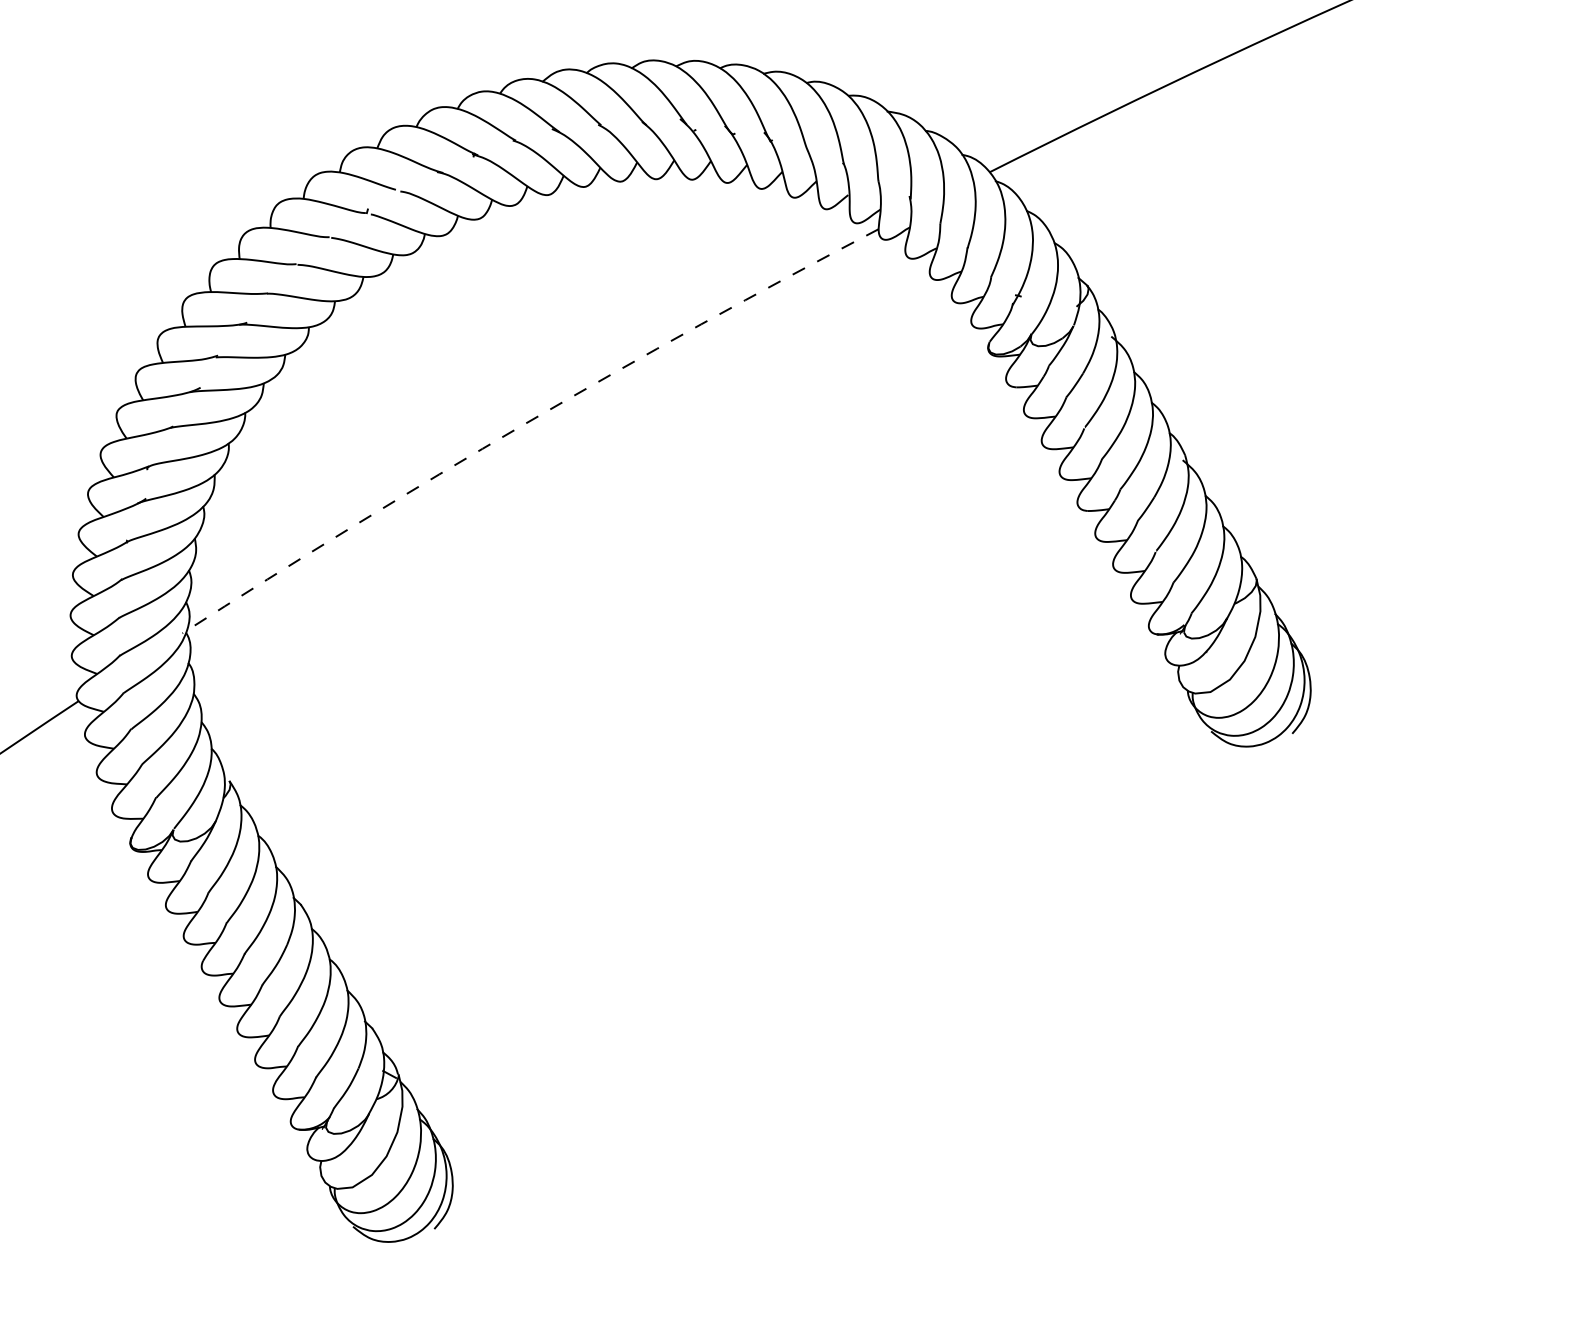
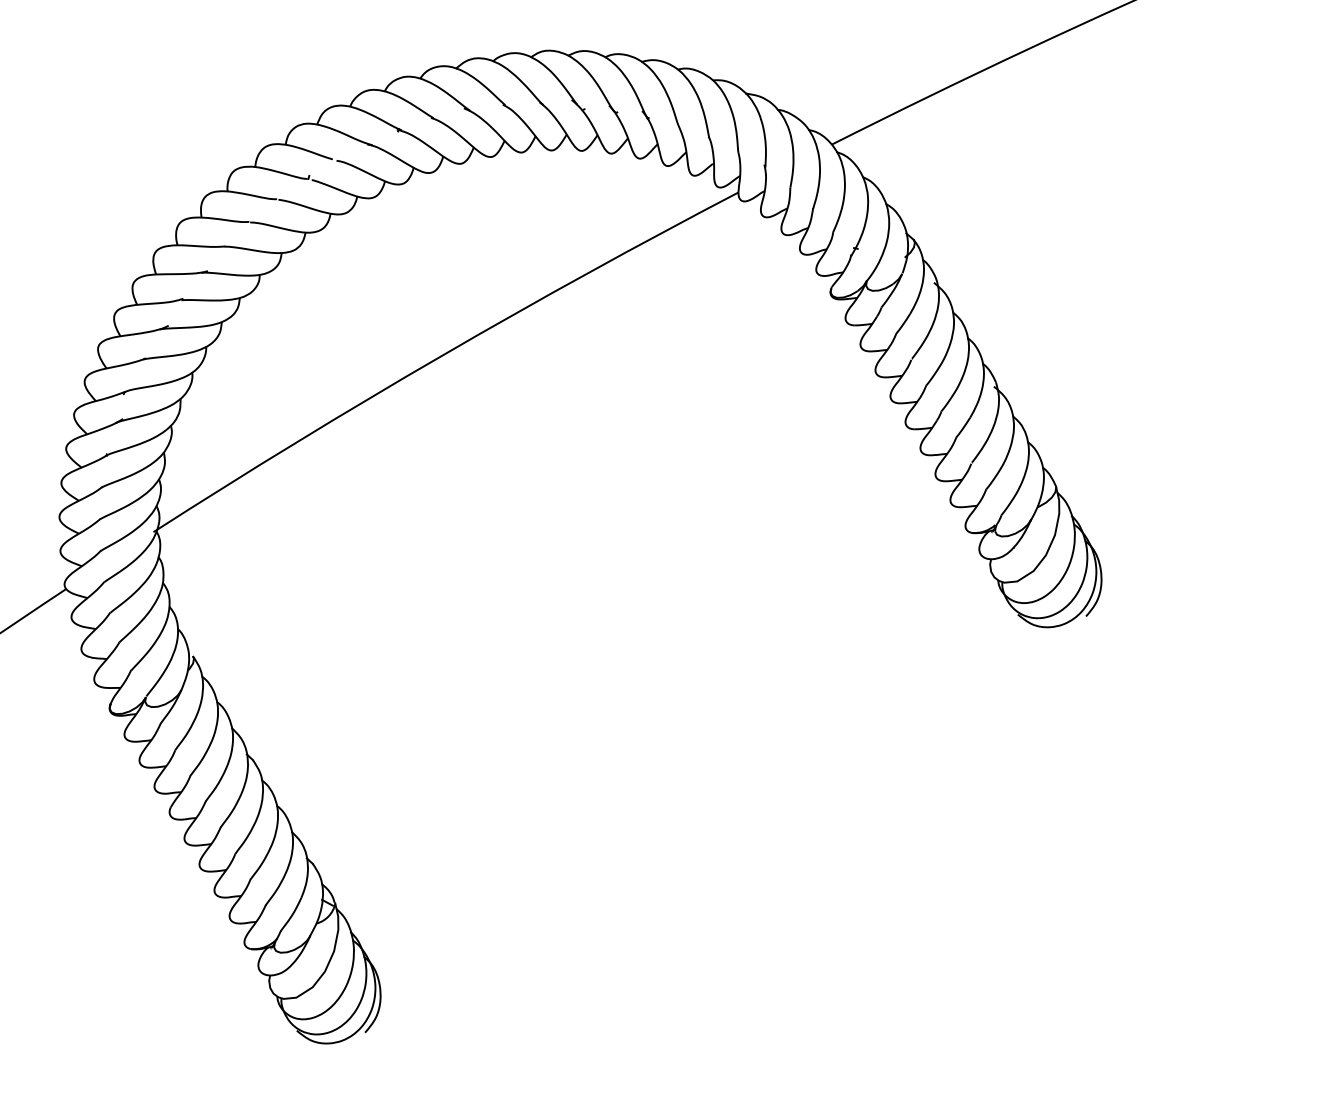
arc: (525, 423) -> (441, 355), dashed -> solid

